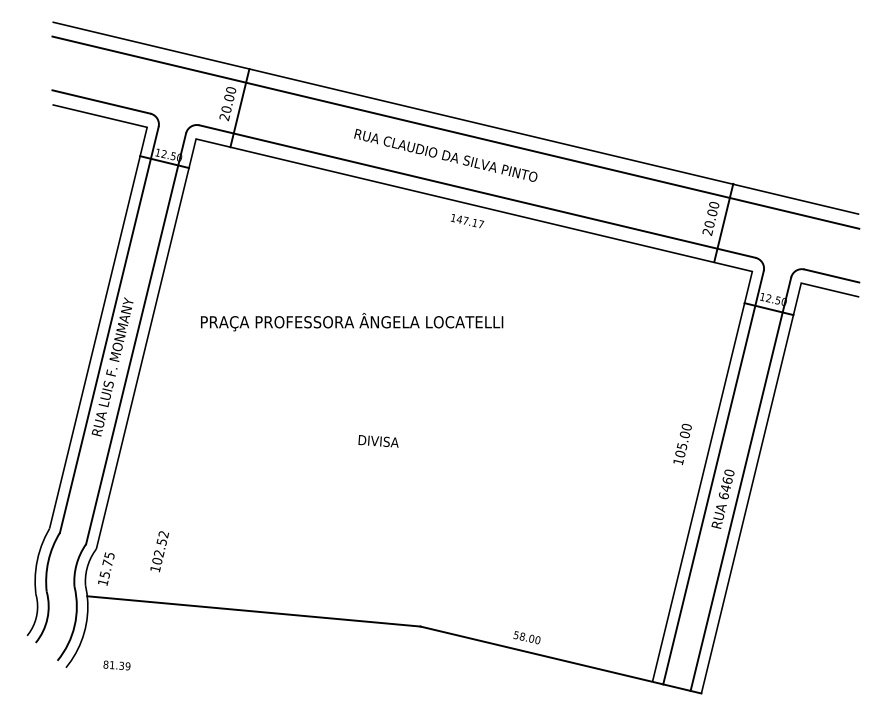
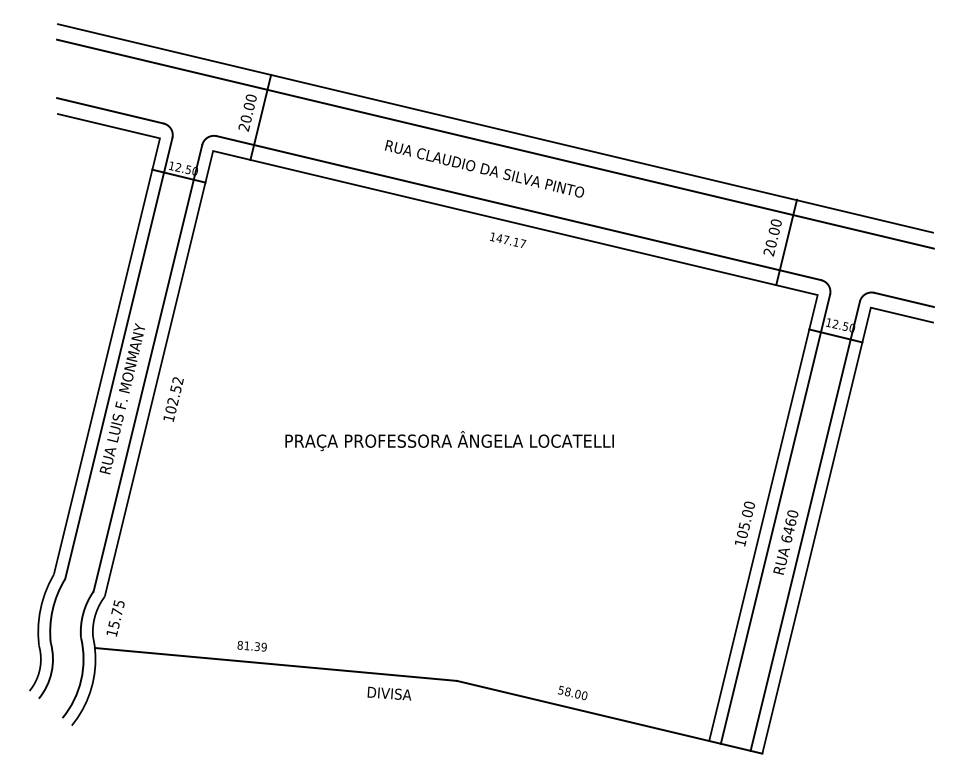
text: (351, 322) -> (449, 441), moved
text: (378, 441) -> (389, 693), moved
text: (682, 443) -> (744, 523), moved
text: (159, 551) -> (173, 399), moved
text: (116, 665) -> (251, 646), moved

